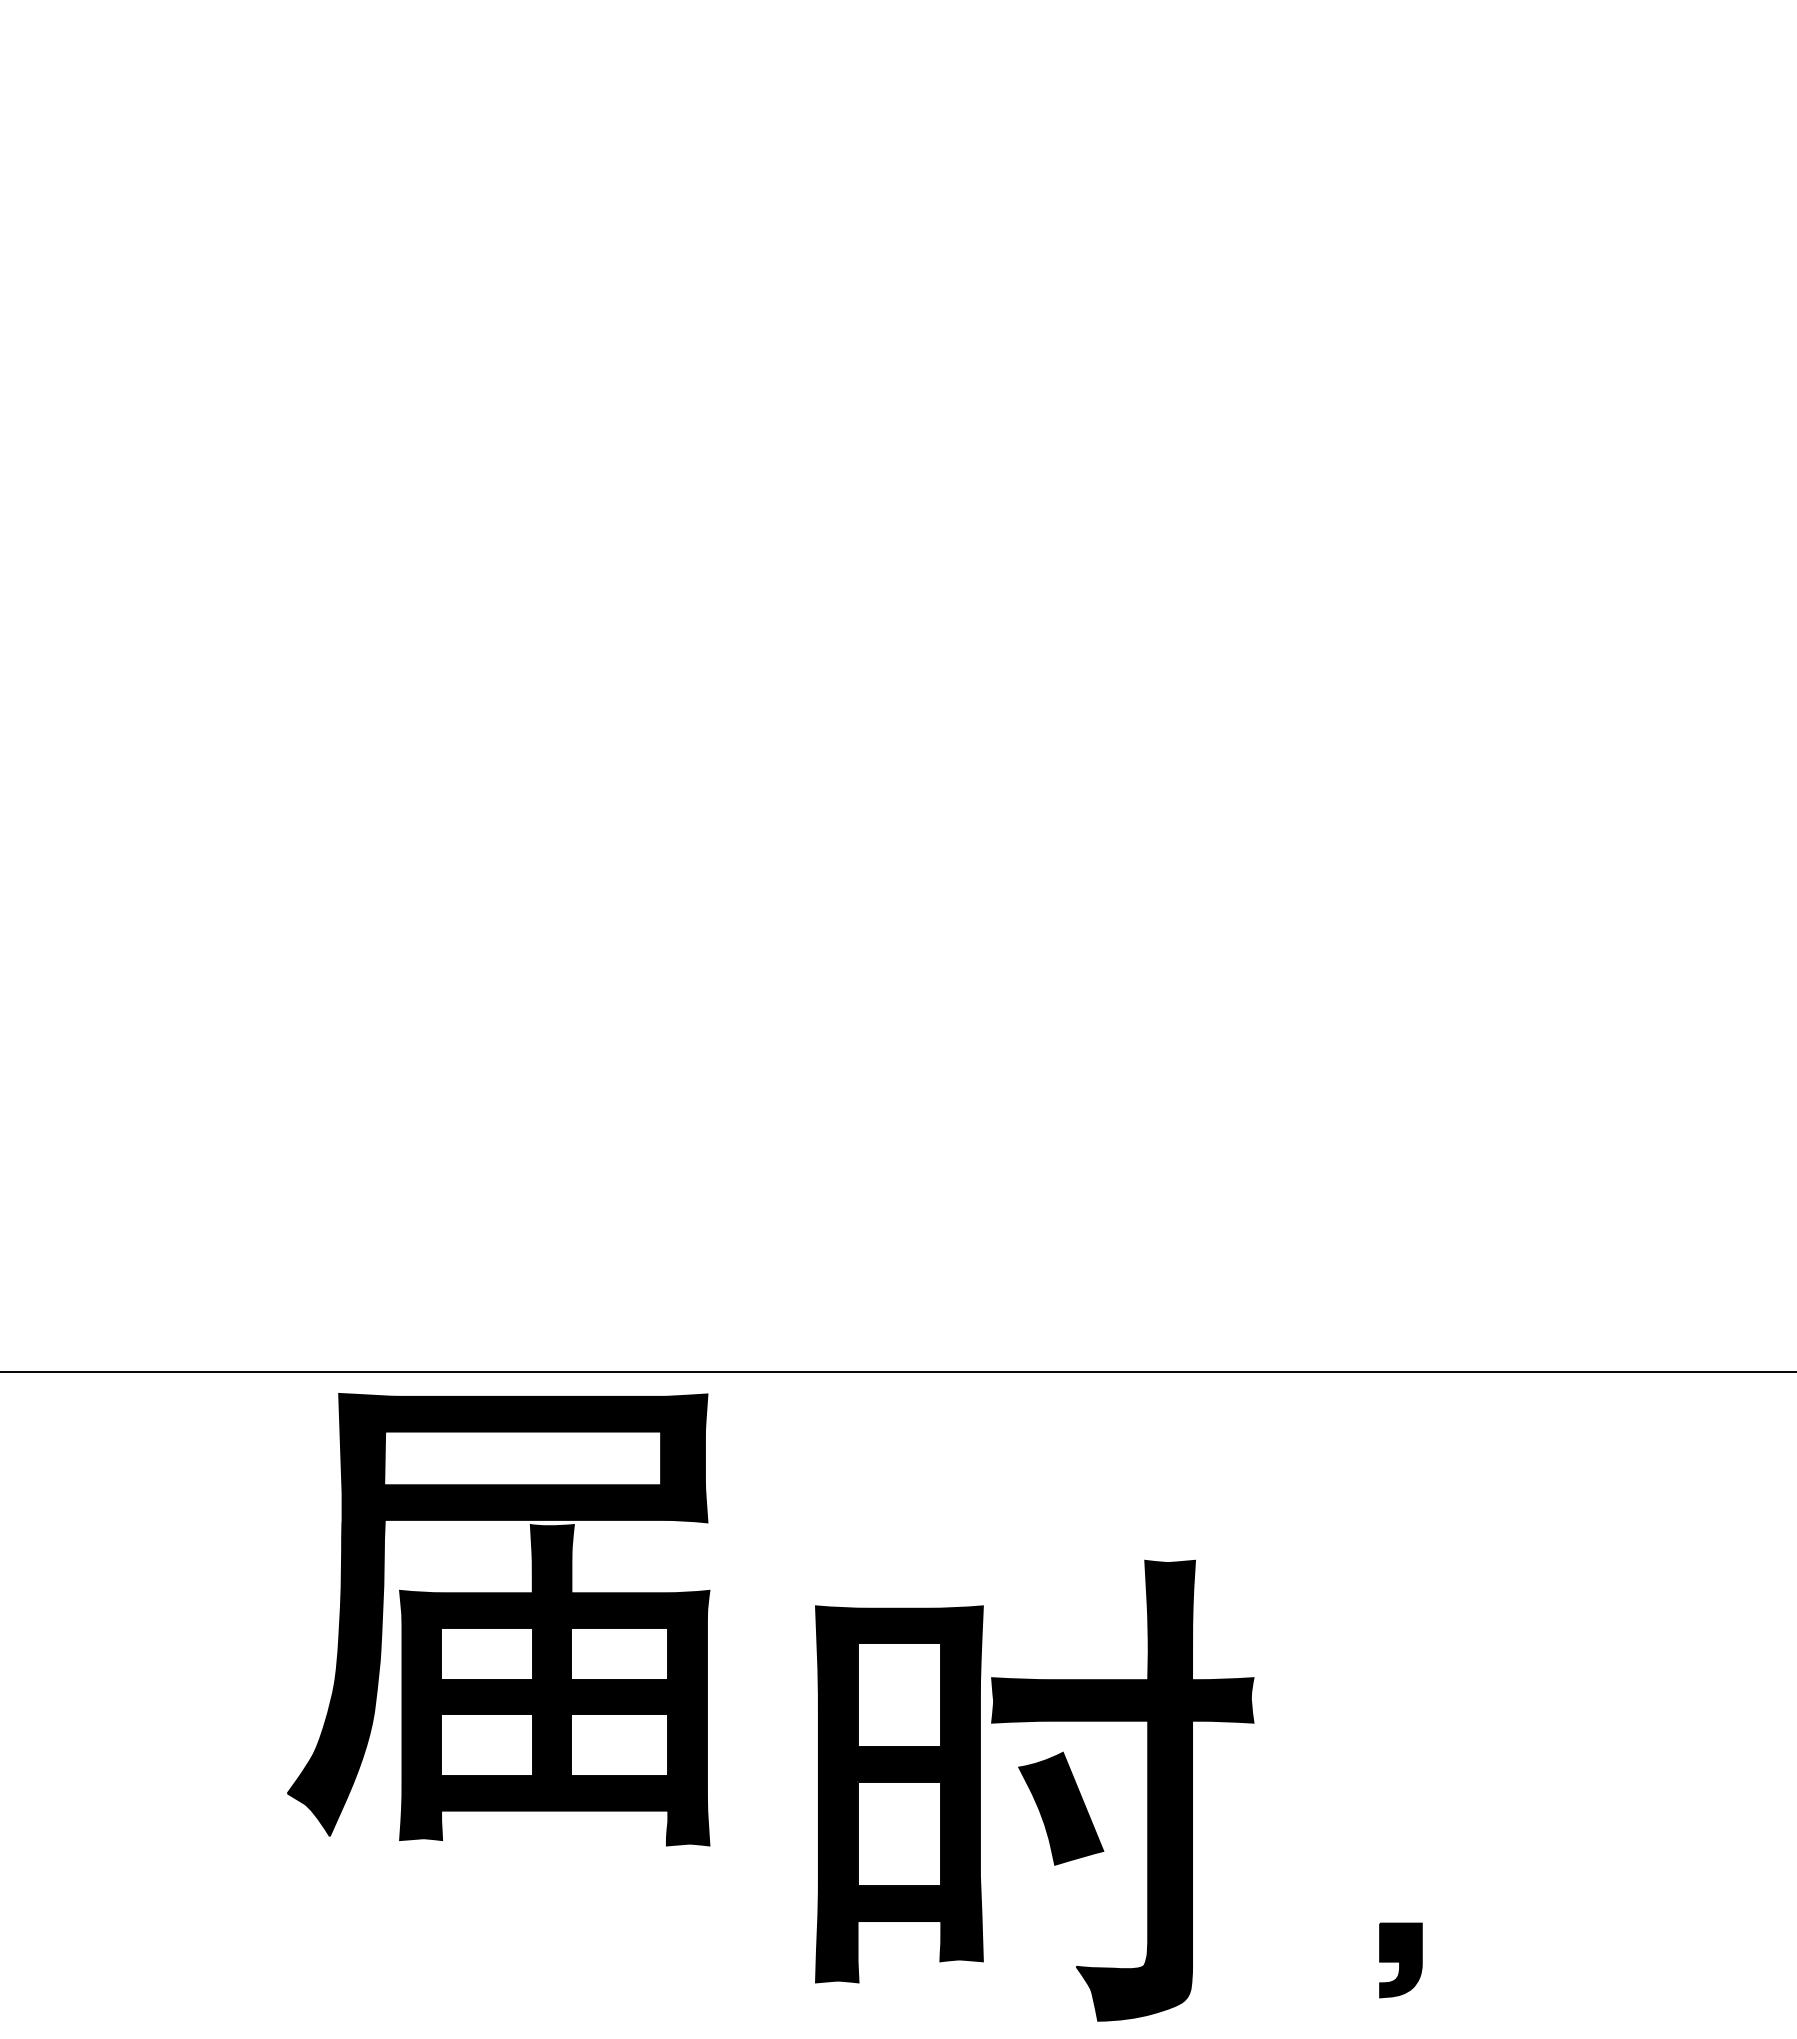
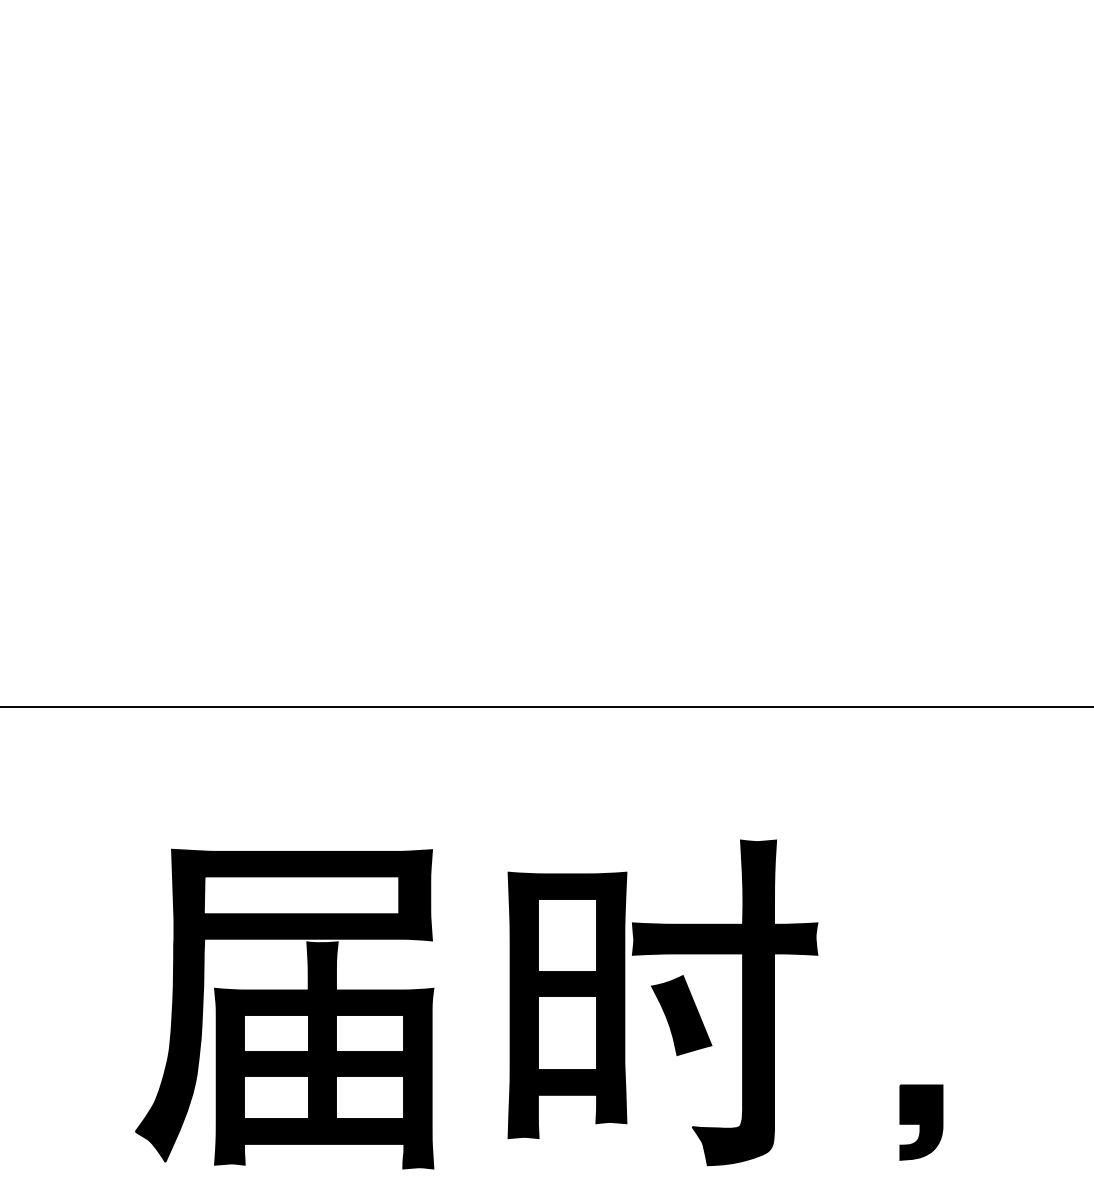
part: (498, 1619) -> (284, 1009), moved
part: (1400, 1960) -> (921, 1122), size x1.43

